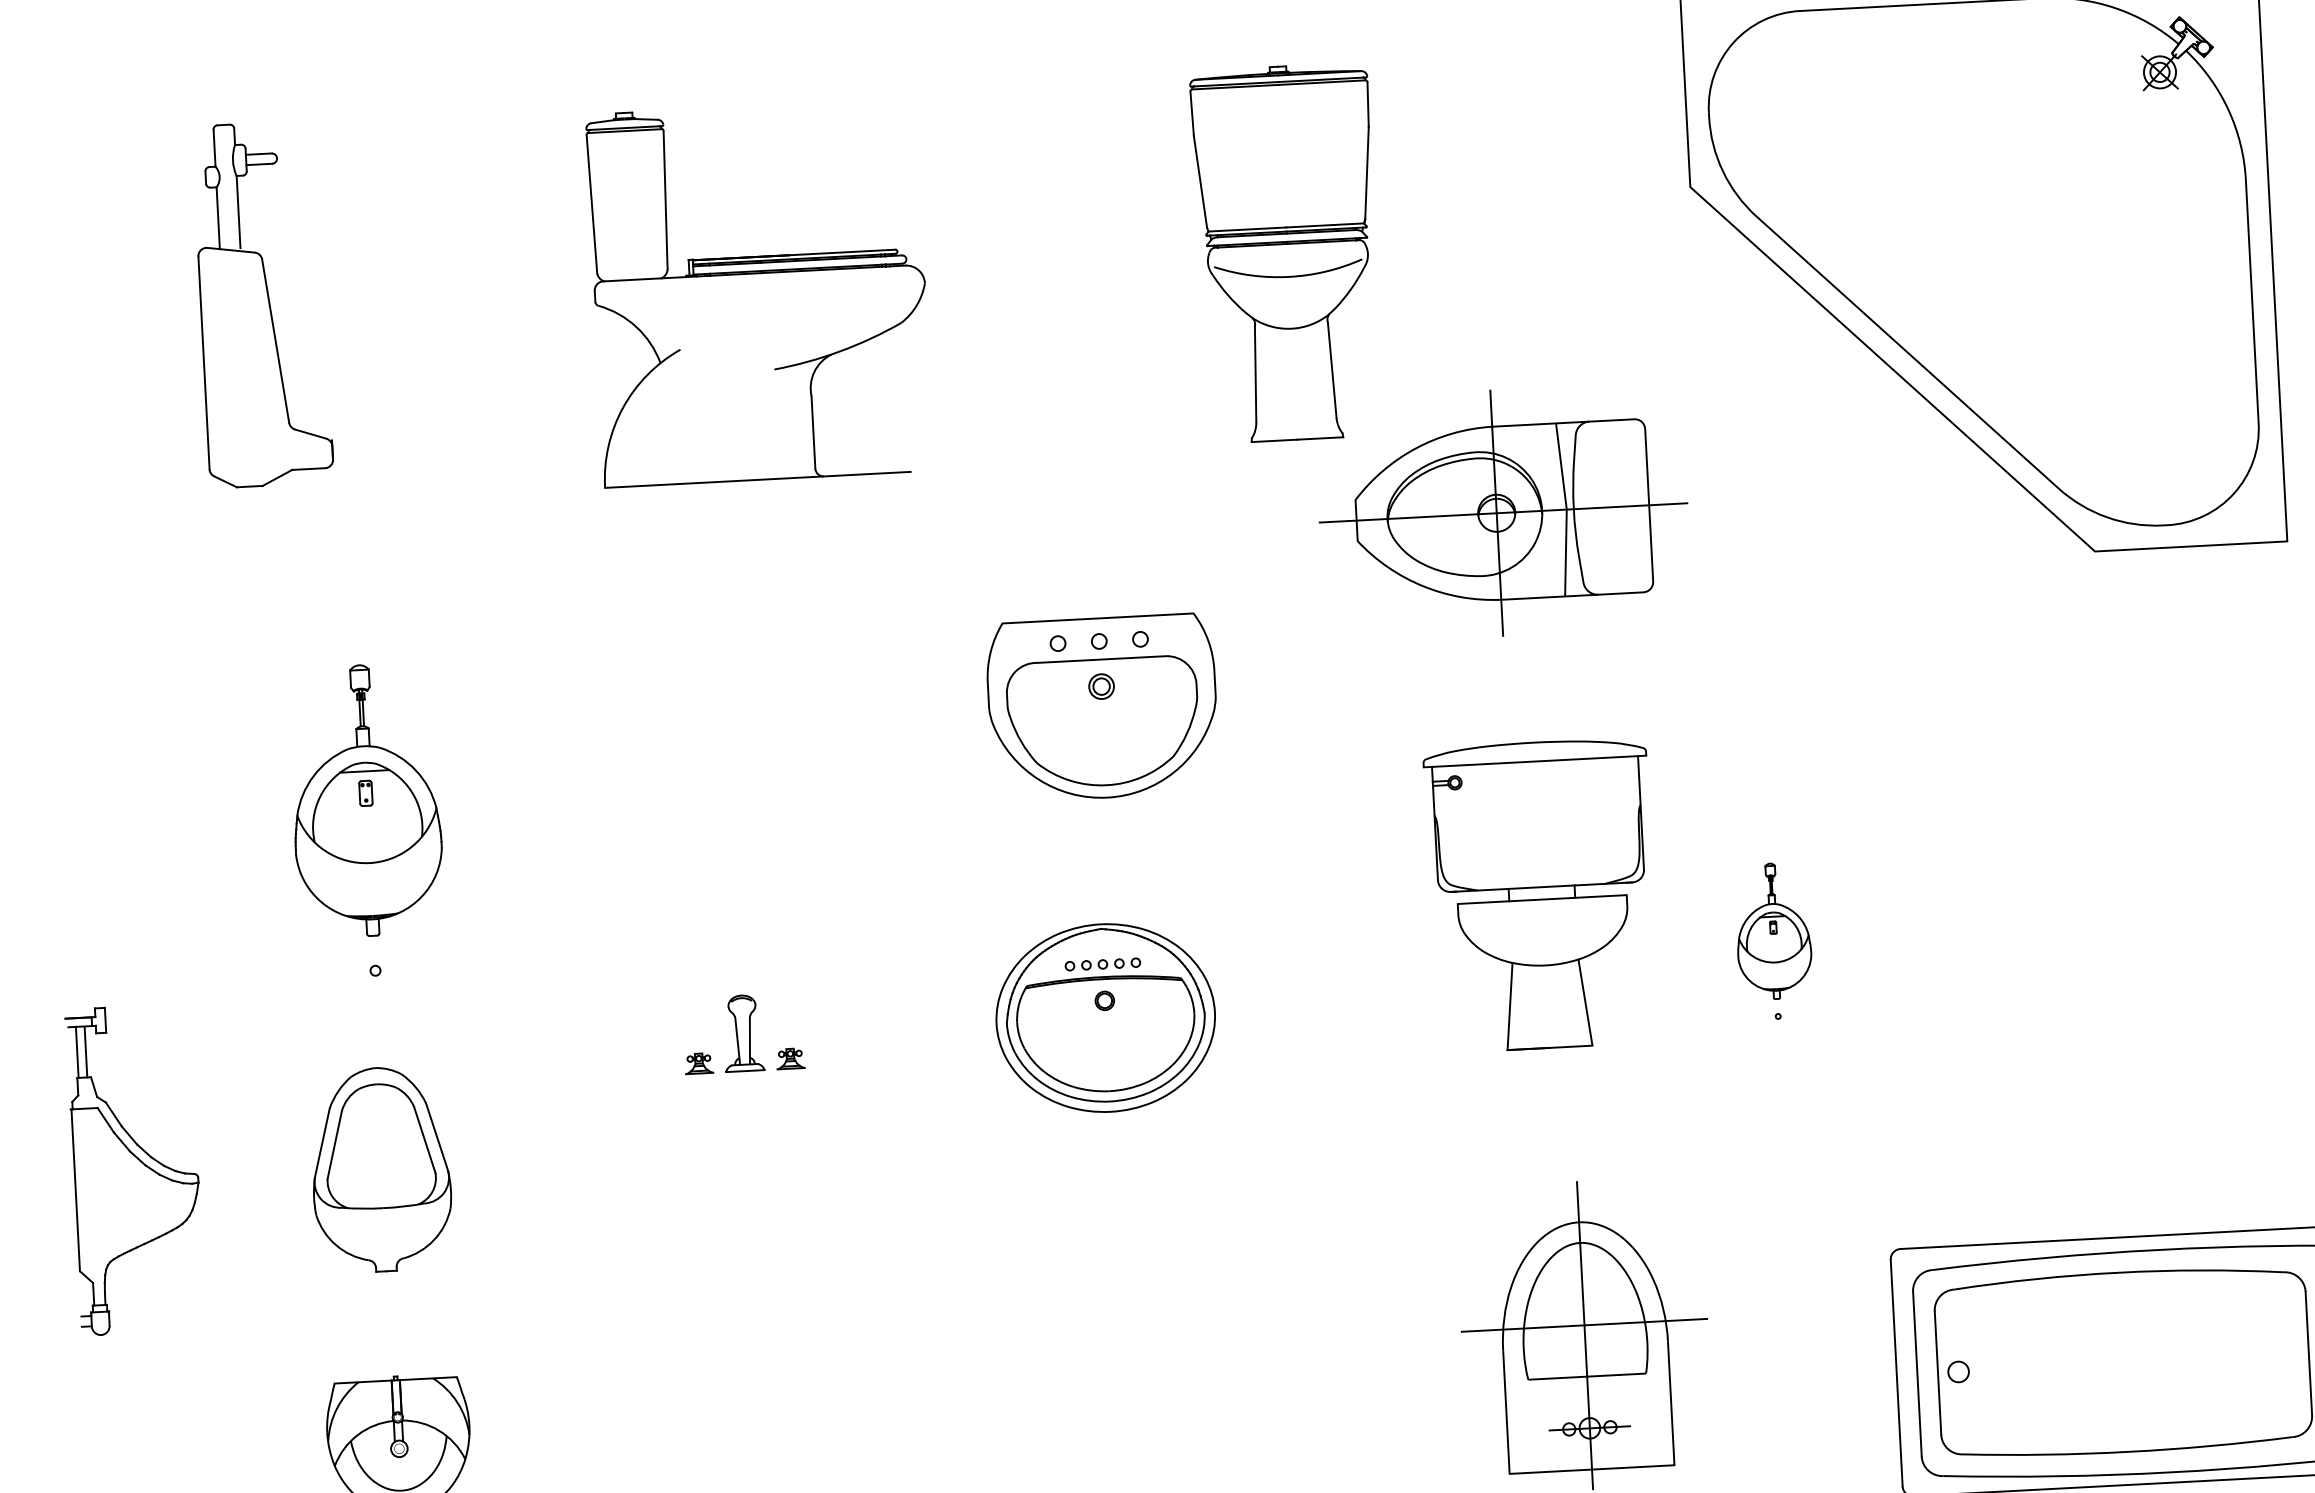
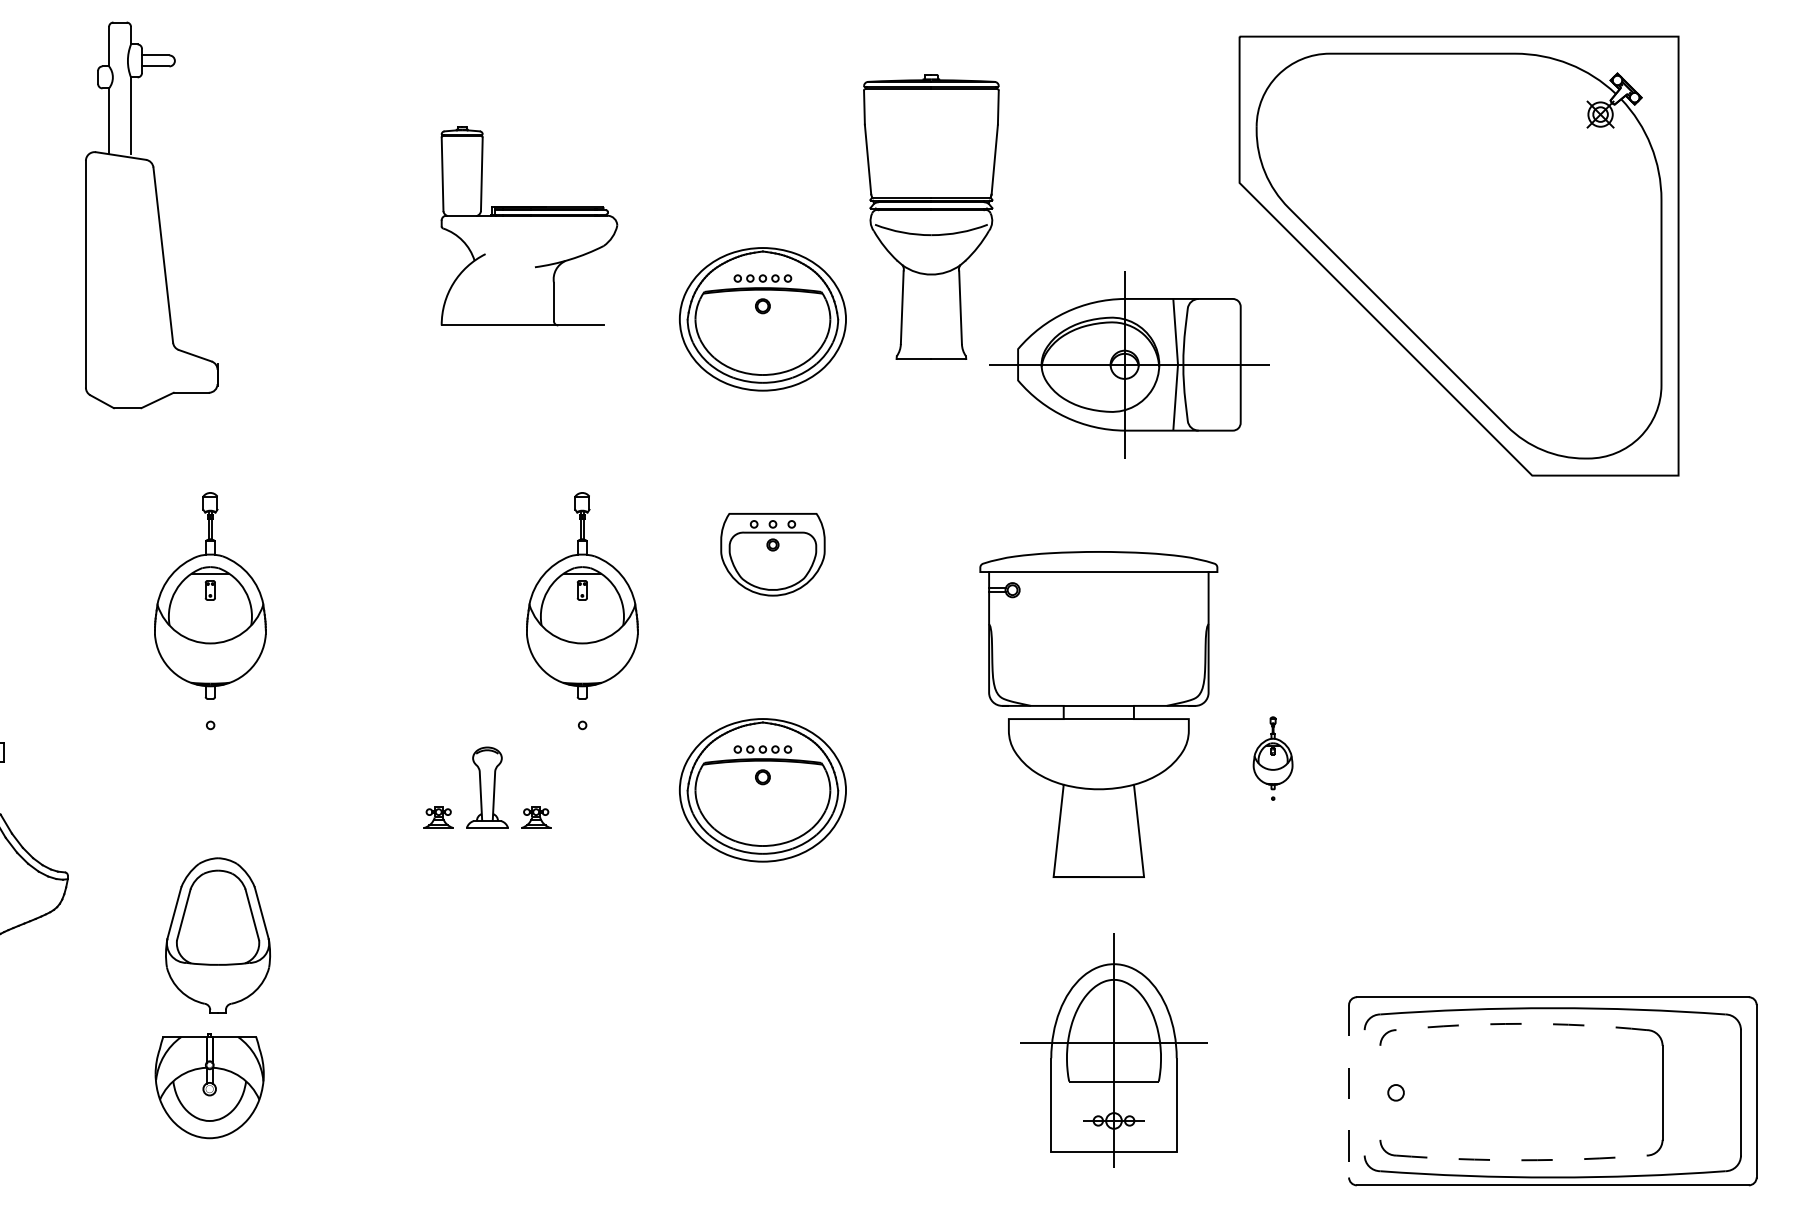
part: (760, 291) -> (529, 225), size x0.7
part: (262, 303) -> (151, 214), size x1.4
part: (1072, 399) -> (762, 319), added
part: (1503, 512) -> (1129, 364), moved
part: (1102, 707) -> (772, 554), size x0.6
part: (856, 795) -> (582, 611), added
part: (1541, 895) -> (1098, 714), size x1.4
part: (1773, 941) -> (1272, 758), size x0.7
part: (742, 1032) -> (486, 786), size x1.4
part: (381, 1169) -> (218, 935), moved
arc: (2118, 1272) -> (1521, 1023), solid -> dashed
line: (1938, 1372) -> (1380, 1092), removed
line: (1897, 1373) -> (1349, 1091), solid -> dashed
line: (1917, 1373) -> (1364, 1092), removed
arc: (2128, 1452) -> (1521, 1160), solid -> dashed

